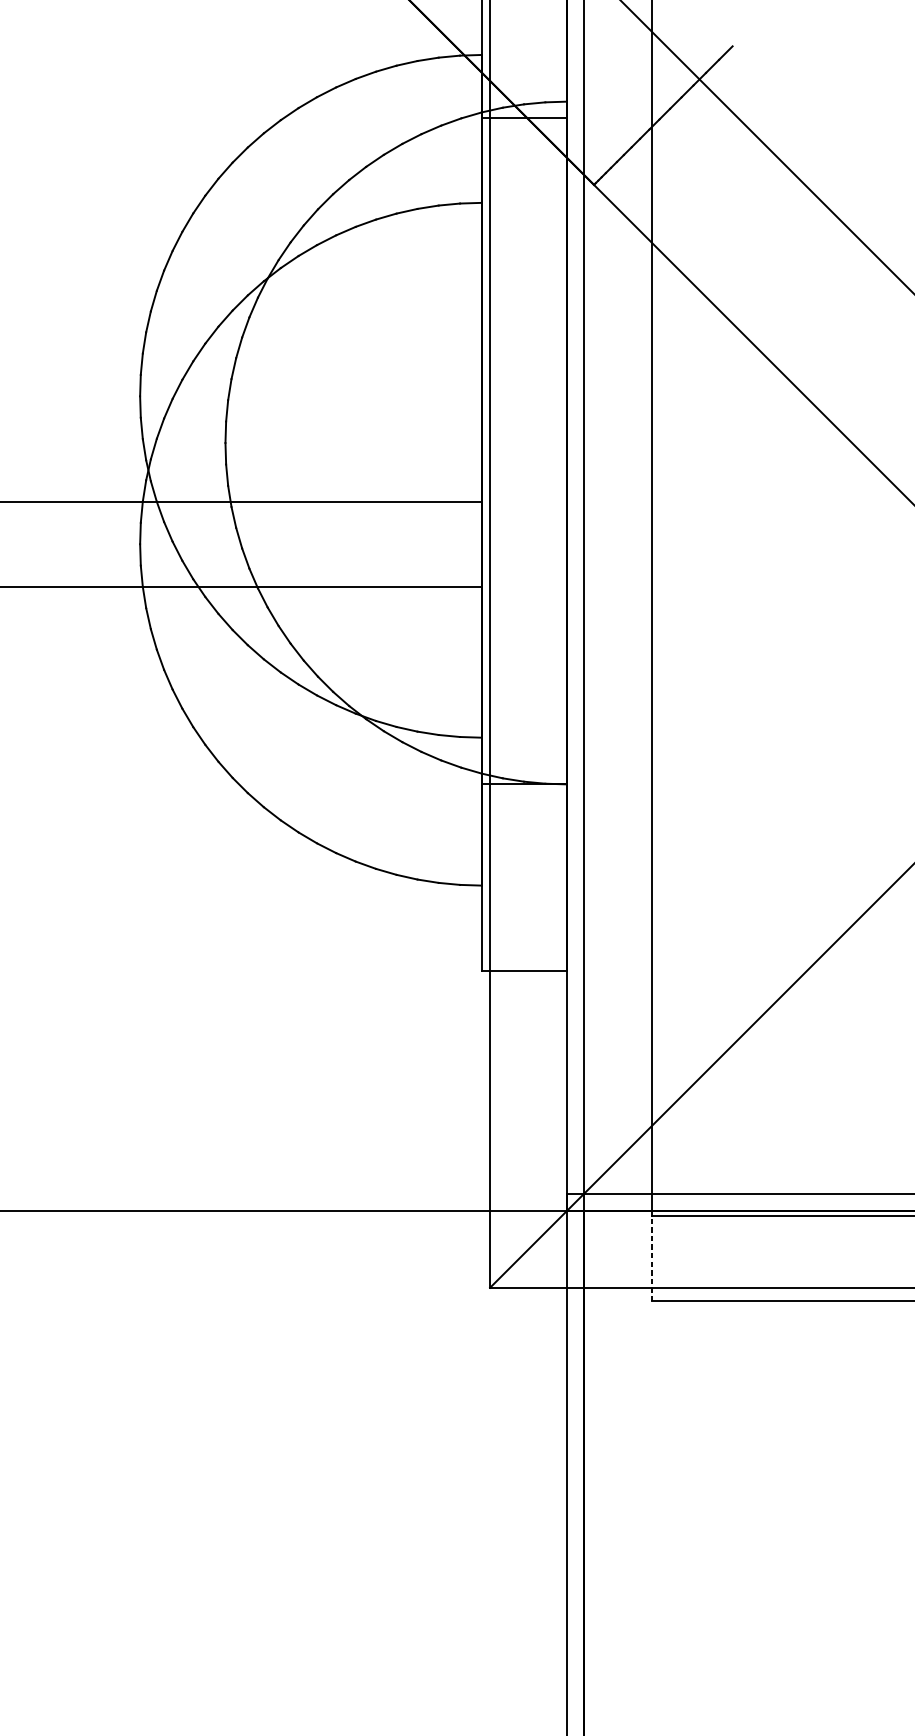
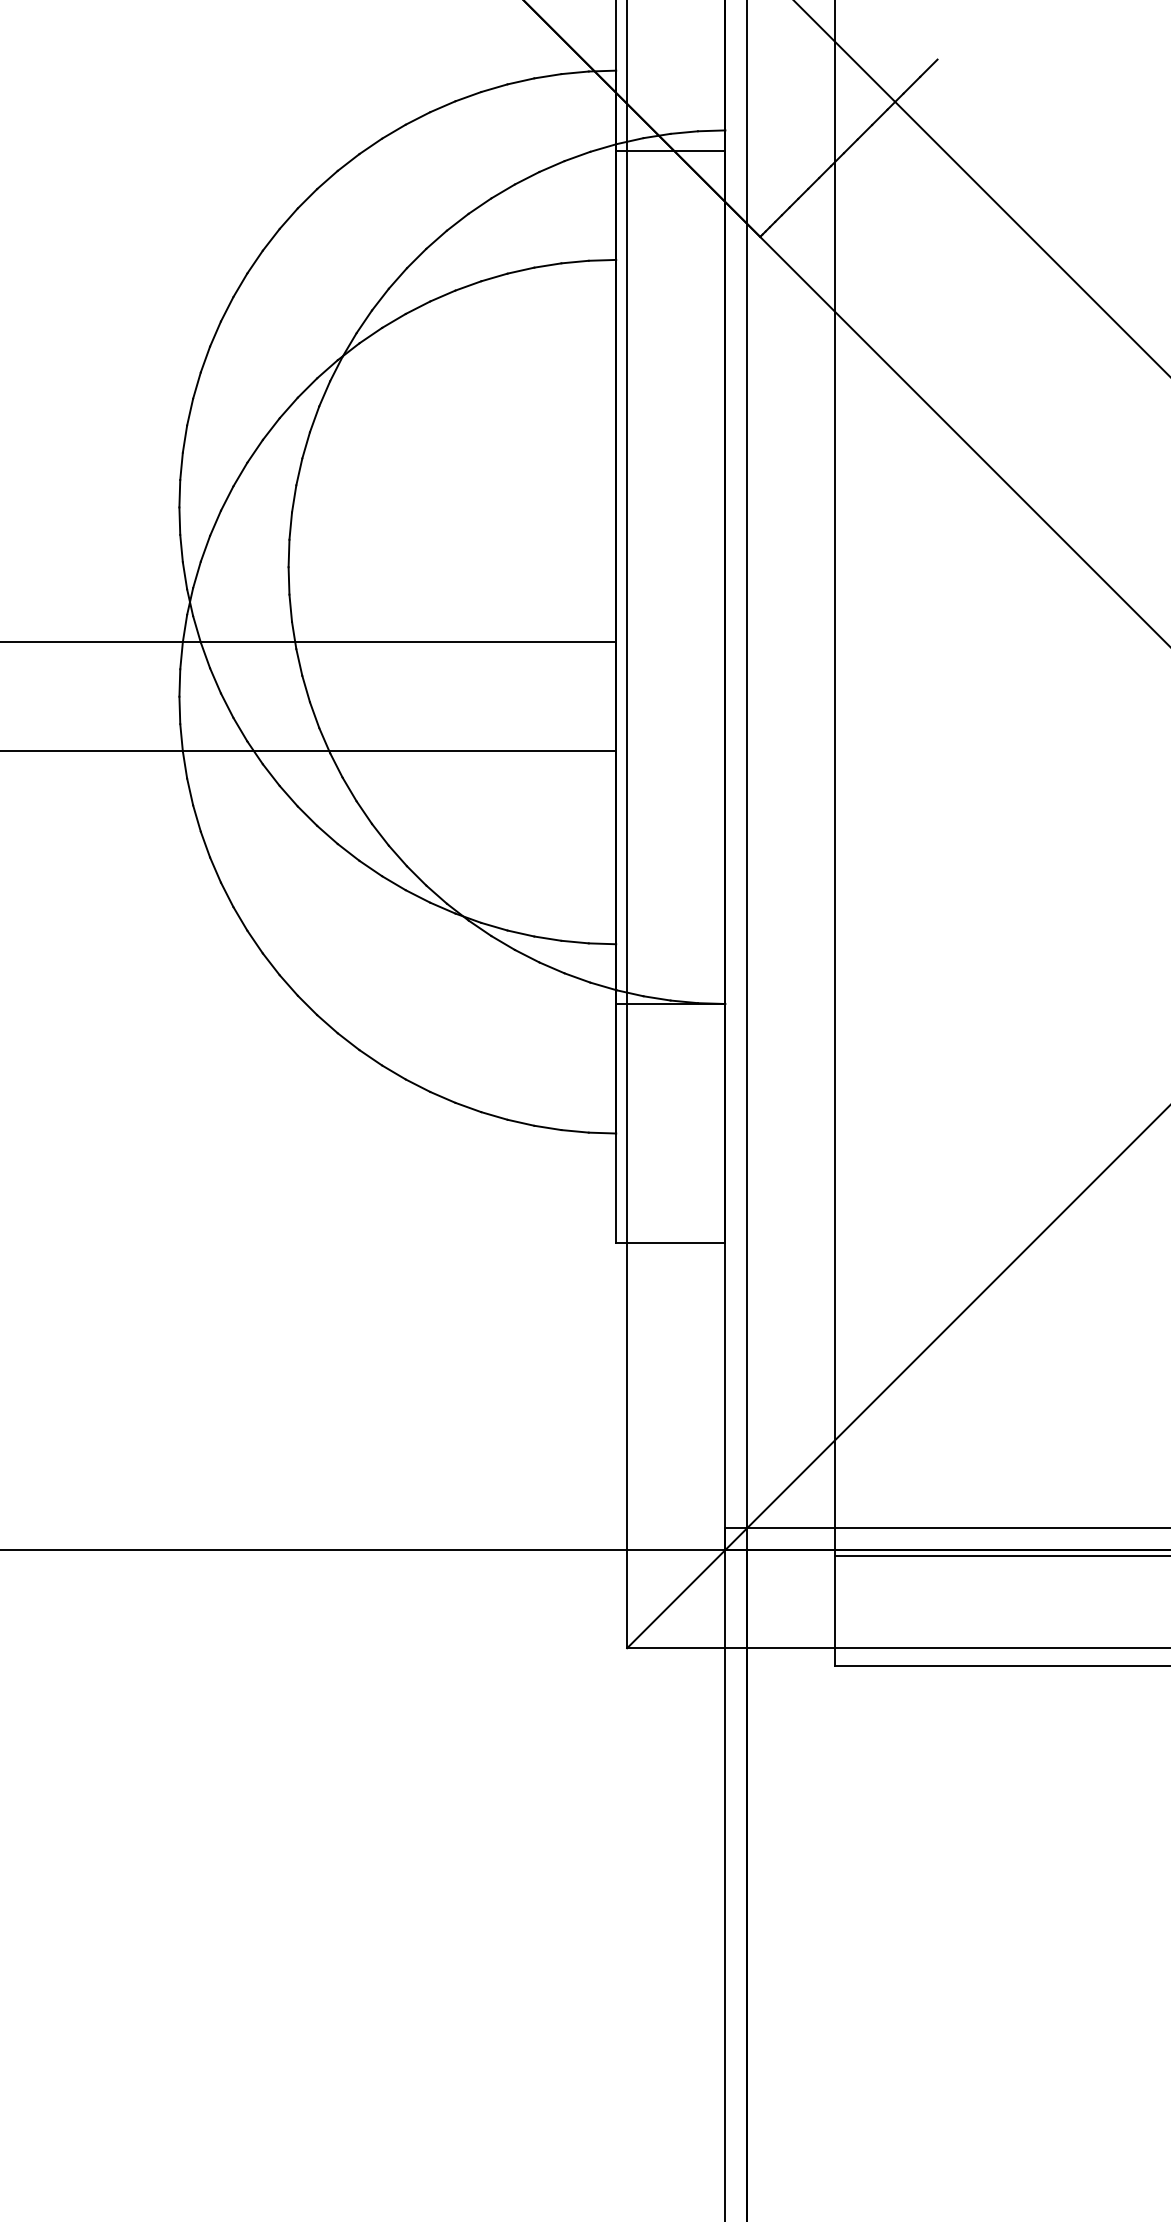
line: (652, 1259) -> (834, 1611), dashed -> solid

